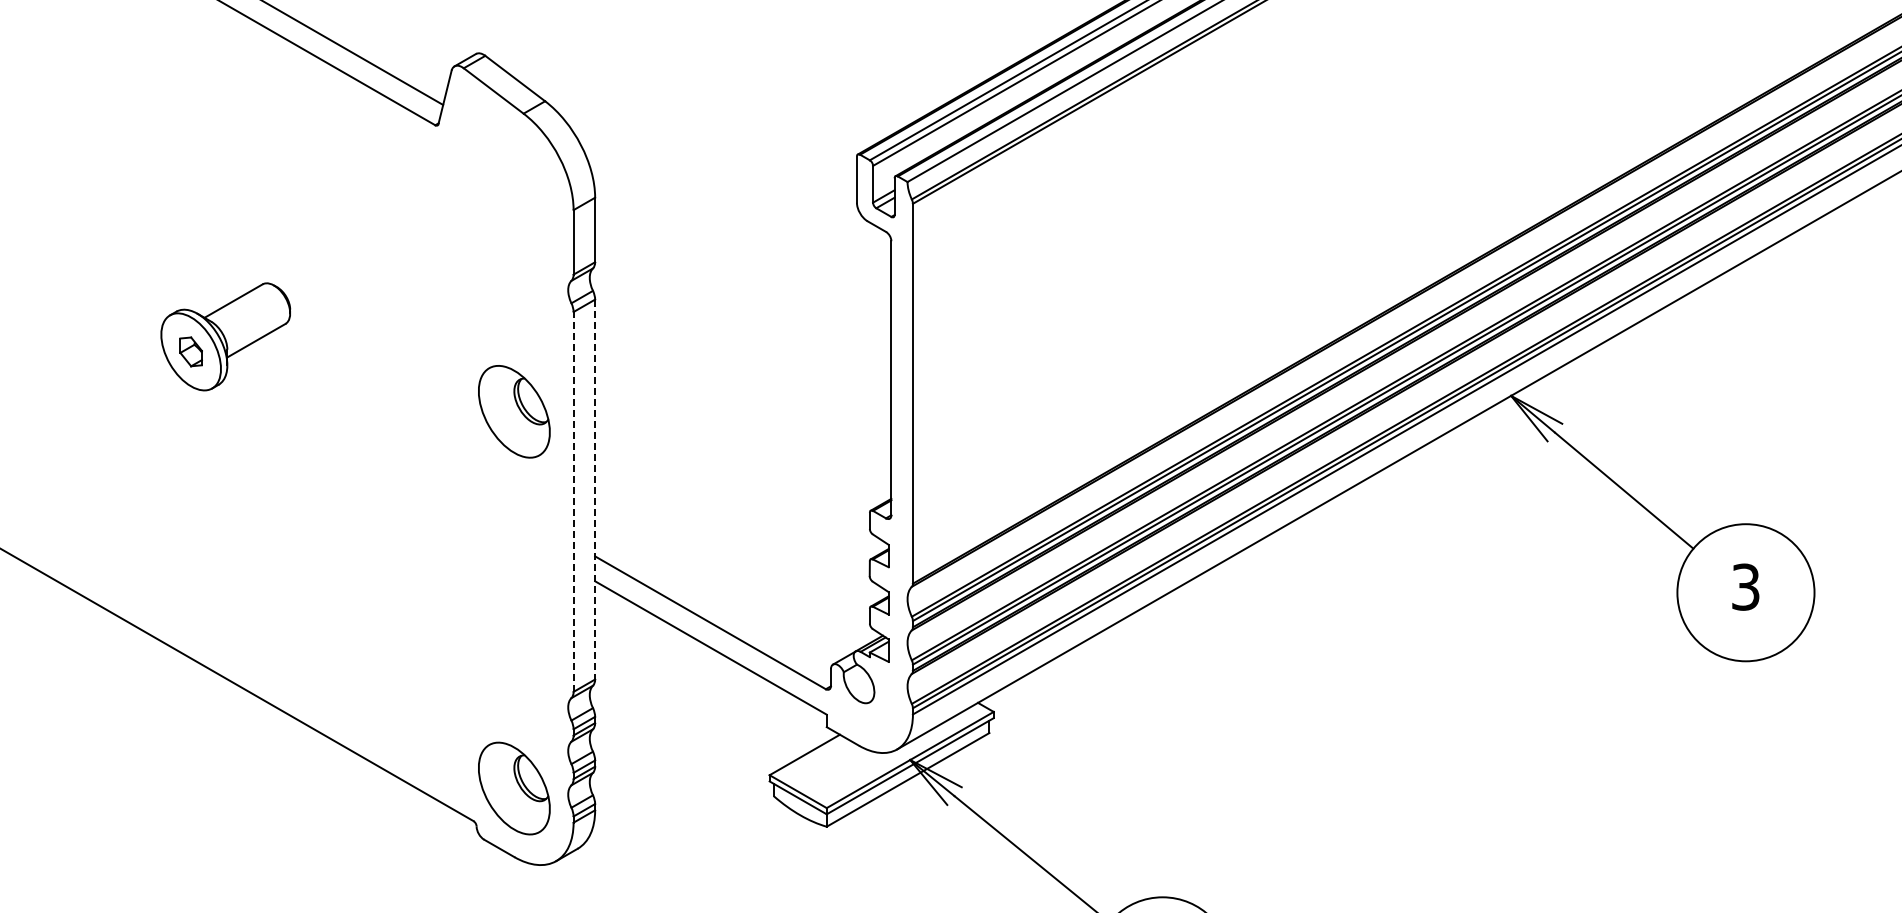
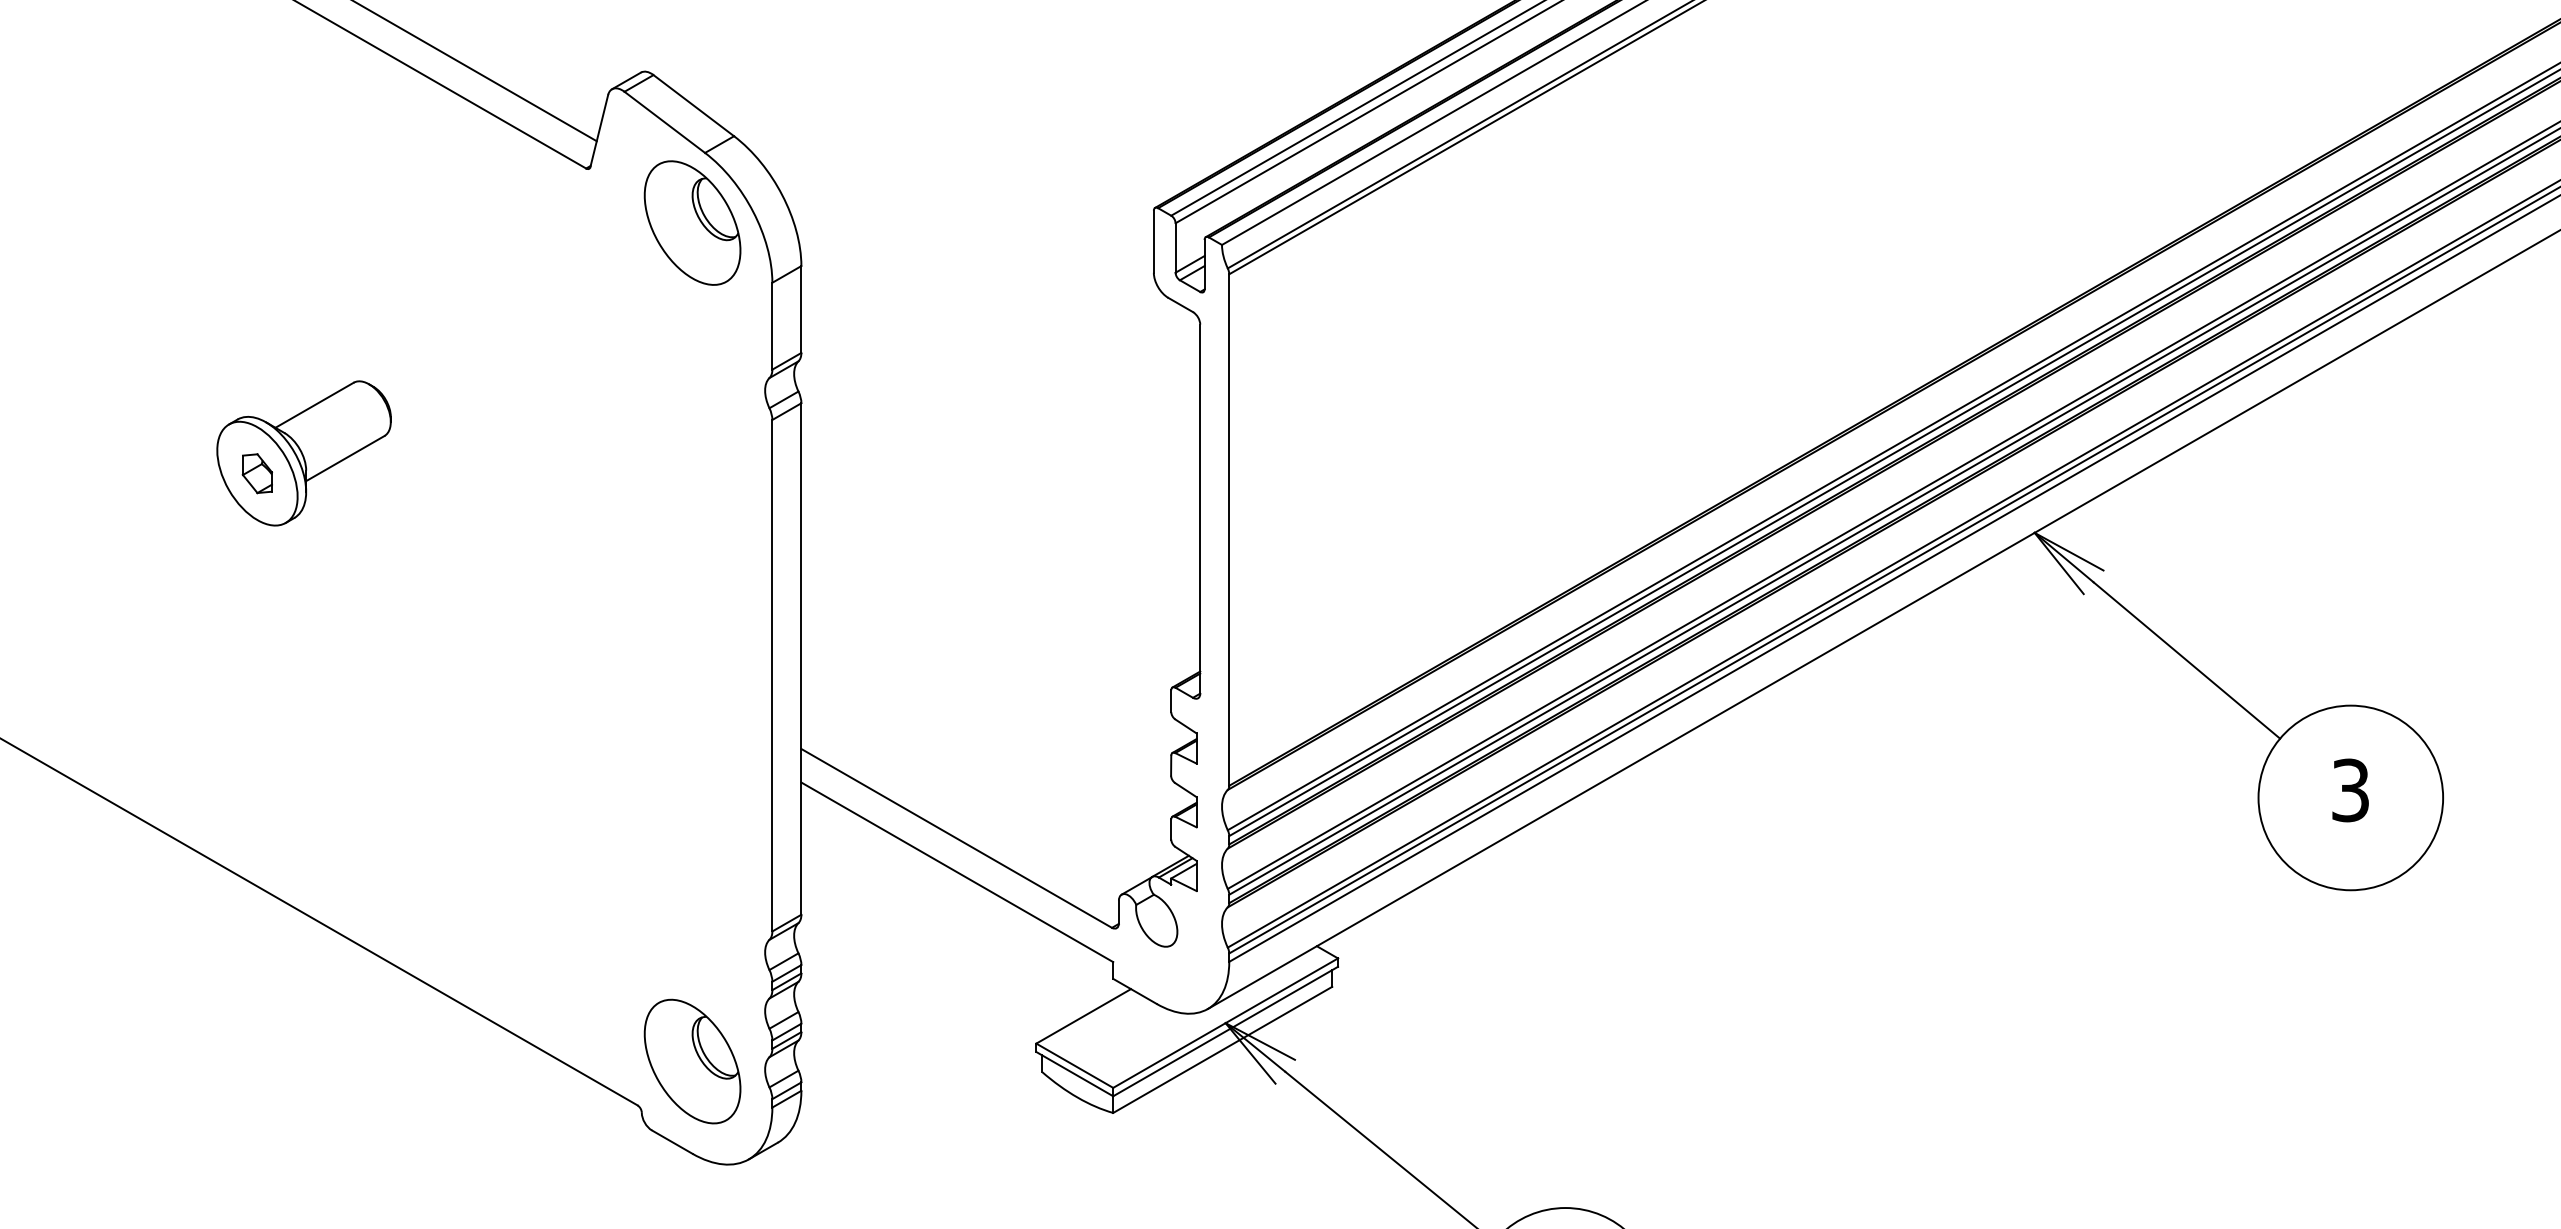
part: (514, 411) -> (692, 222), moved
line: (595, 489) -> (801, 658), dashed -> solid
line: (573, 501) -> (772, 675), dashed -> solid

